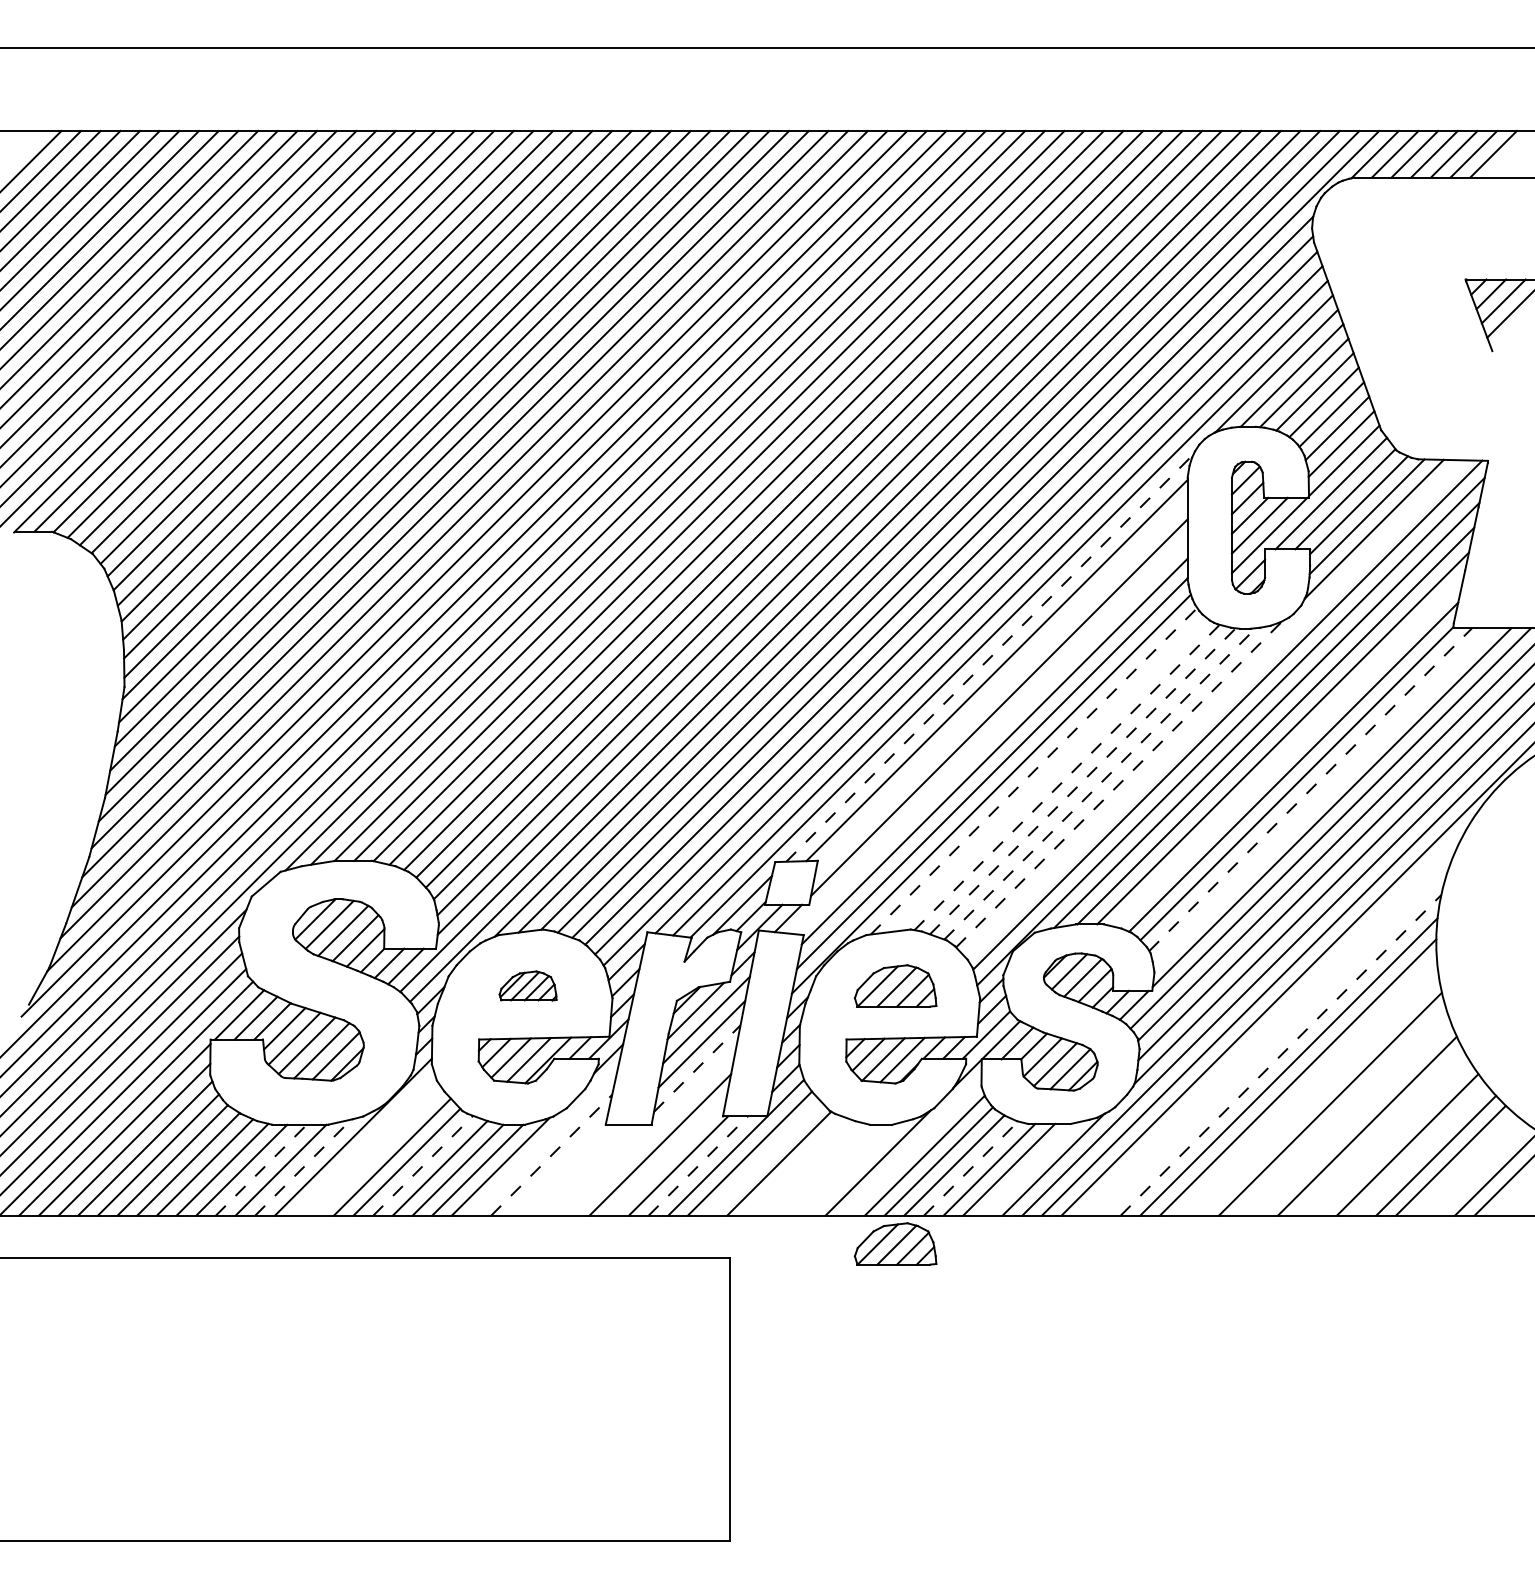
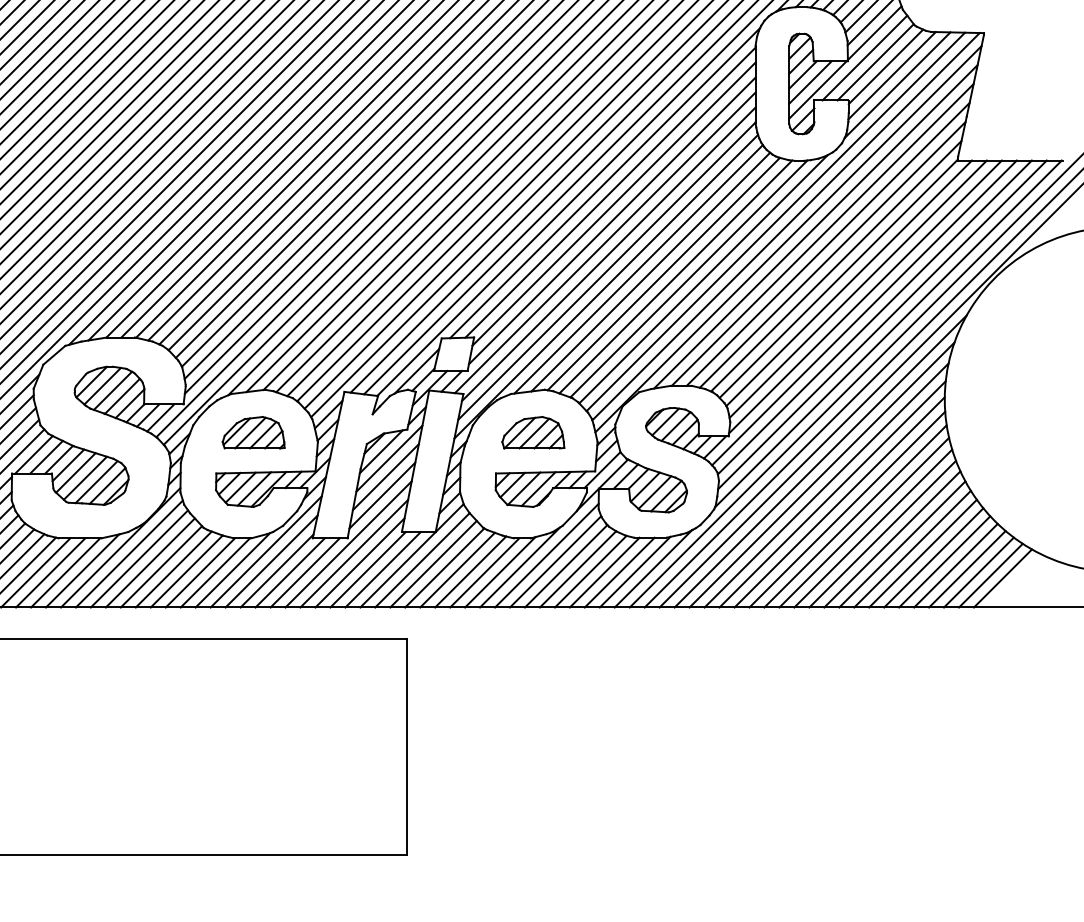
line: (990, 657) -> (605, 182), dashed -> solid
line: (1001, 685) -> (613, 204), added
line: (1213, 708) -> (775, 221), added
line: (989, 736) -> (604, 242), added
line: (1288, 751) -> (832, 254), added
line: (1034, 771) -> (639, 269), dashed -> solid
line: (1049, 774) -> (650, 271), added
line: (1067, 777) -> (664, 274), dashed -> solid
line: (1083, 781) -> (676, 277), dashed -> solid
line: (1100, 783) -> (689, 278), dashed -> solid
line: (1119, 784) -> (703, 279), dashed -> solid
line: (1310, 789) -> (849, 283), dashed -> solid
line: (1322, 797) -> (858, 289), added
part: (527, 985) -> (253, 432), size x1.43
line: (1273, 1023) -> (820, 461), added
line: (1274, 1041) -> (821, 474), added
line: (1281, 1055) -> (826, 485), dashed -> solid
line: (697, 1068) -> (382, 495), dashed -> solid
line: (1307, 1086) -> (846, 509), added
line: (1318, 1095) -> (855, 516), added
line: (1342, 1111) -> (873, 528), added
line: (1354, 1119) -> (882, 534), added
line: (652, 1132) -> (348, 544), added
line: (1380, 1132) -> (902, 544), added
line: (1393, 1138) -> (912, 548), added
line: (544, 1142) -> (266, 551), added
line: (364, 1145) -> (129, 554), added
line: (913, 1147) -> (546, 555), added
line: (1421, 1150) -> (933, 557), added
line: (377, 1151) -> (139, 558), added
line: (551, 1155) -> (271, 561), dashed -> solid
line: (667, 1156) -> (359, 562), added
line: (764, 1158) -> (433, 564), added
line: (423, 1165) -> (174, 569), dashed -> solid
line: (698, 1165) -> (383, 569), dashed -> solid
line: (1465, 1165) -> (967, 569), added
line: (796, 1166) -> (457, 570), added
line: (303, 1167) -> (82, 570), dashed -> solid
line: (558, 1167) -> (276, 570), added
line: (813, 1168) -> (470, 571), added
line: (971, 1168) -> (591, 571), dashed -> solid
line: (1029, 1168) -> (635, 571), added
line: (261, 1169) -> (50, 572), dashed -> solid
line: (575, 1169) -> (289, 572), added
line: (595, 1169) -> (304, 572), added
line: (831, 1169) -> (484, 572), added
line: (851, 1169) -> (499, 572), added
line: (1481, 1169) -> (979, 572), added
part: (895, 1243) -> (533, 628), removed

